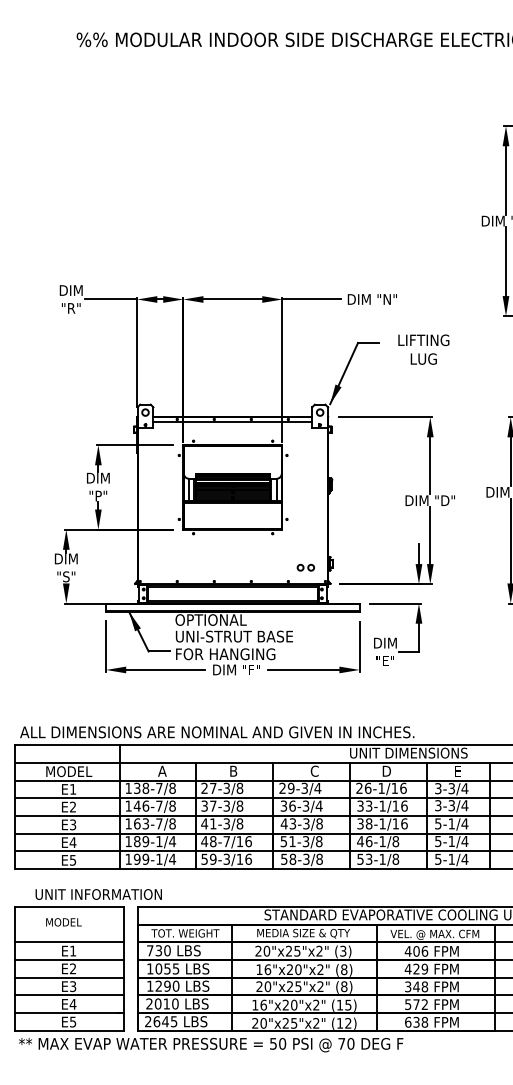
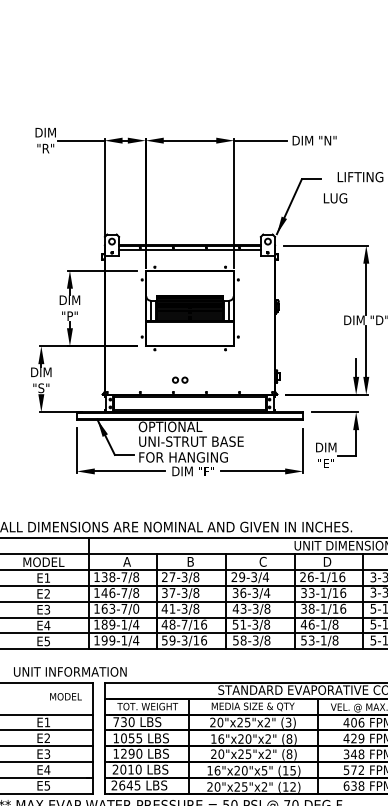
text: (423, 358) -> (335, 197), moved
part: (305, 567) -> (179, 379), moved
text: (172, 823) -> (136, 608), 163-7/8 -> 163-7/0
text: (63, 922) -> (65, 696), moved
text: (316, 1004) -> (264, 770), 16"x20"x2" -> 16"x20"x5"

